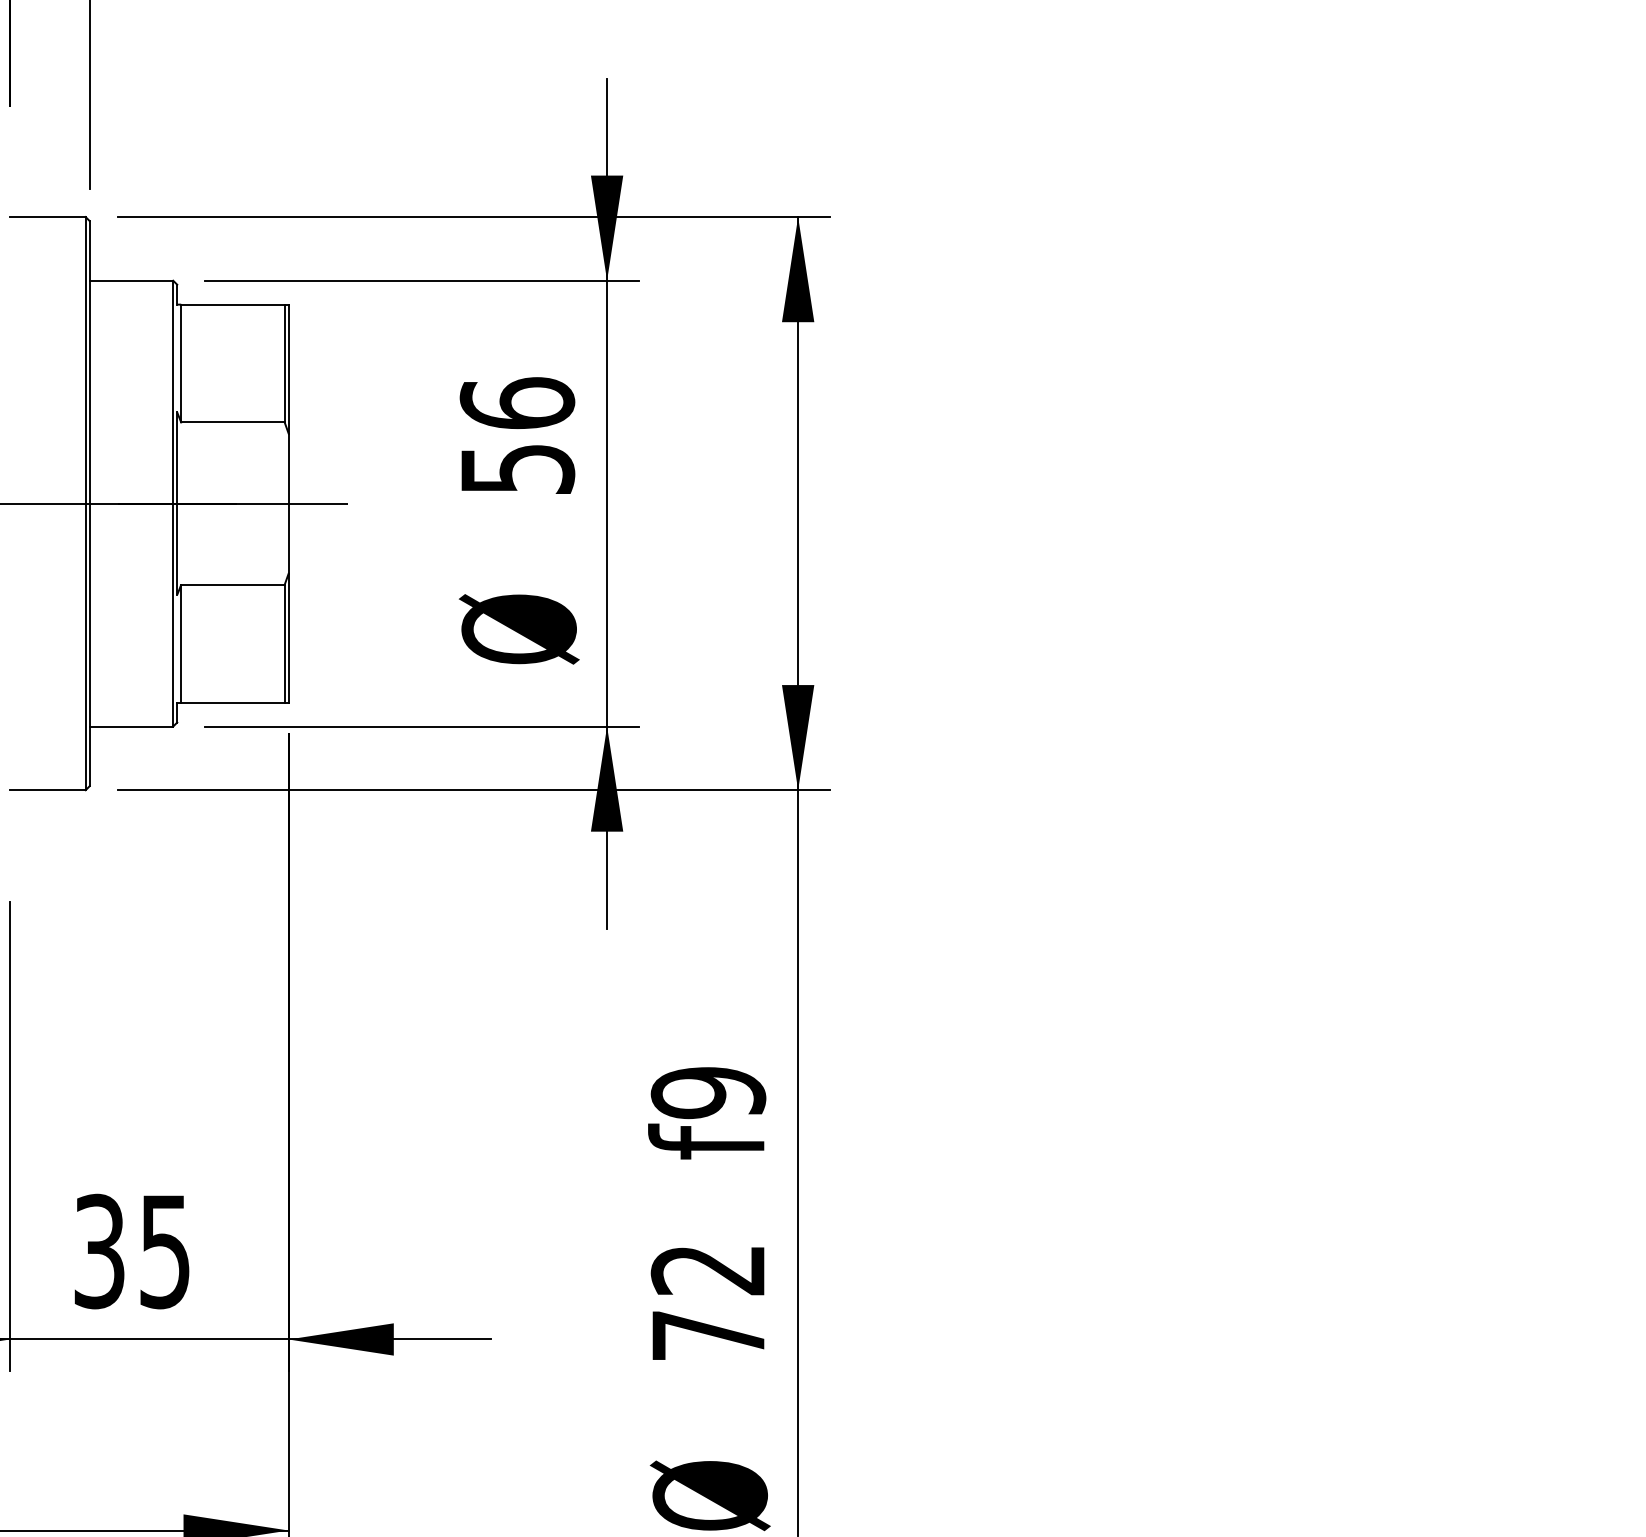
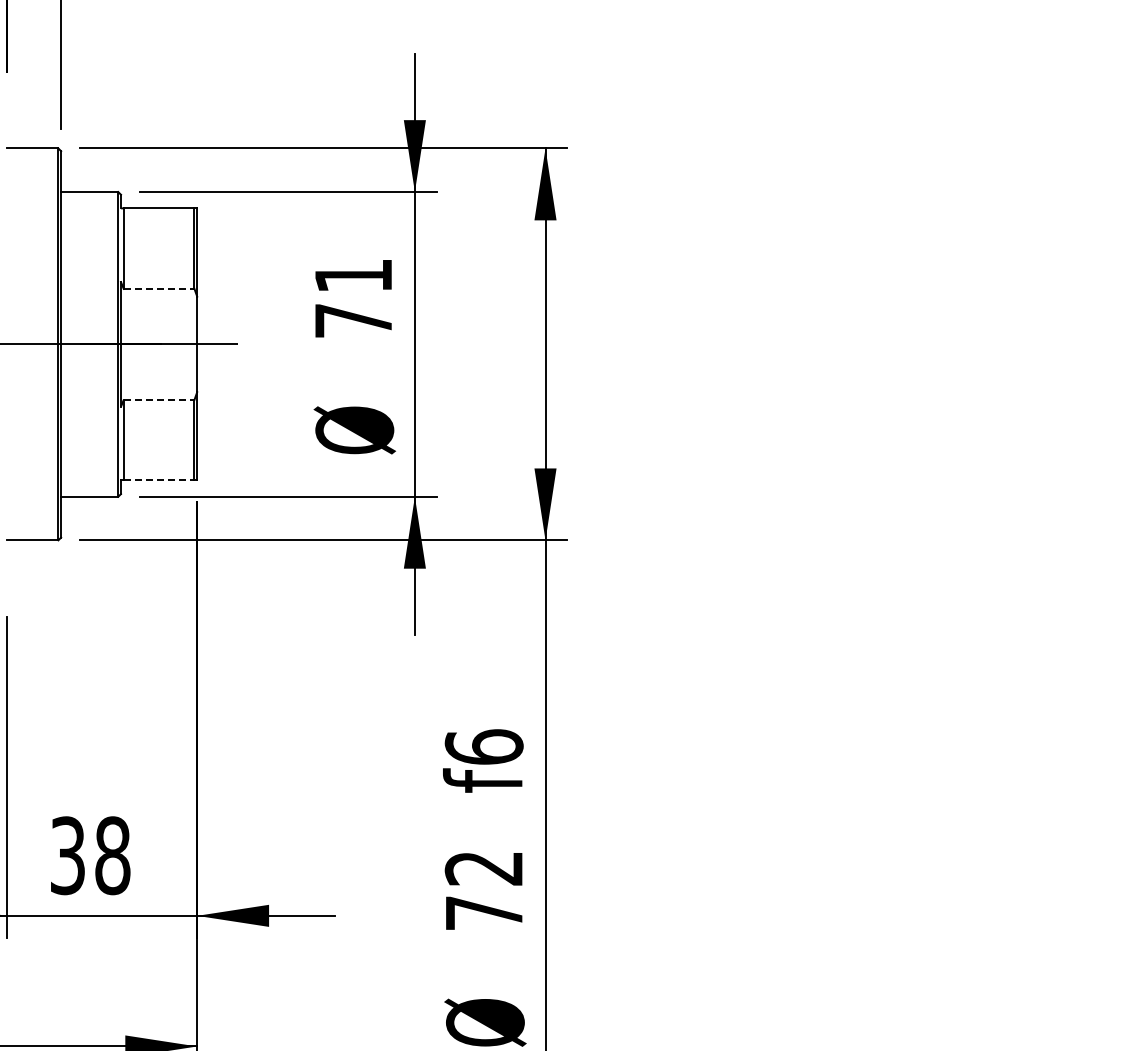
line: (233, 421) -> (159, 288), solid -> dashed
text: (517, 435) -> (353, 297), 56 -> 71
line: (233, 584) -> (159, 399), solid -> dashed
line: (233, 702) -> (159, 480), solid -> dashed
text: (707, 1093) -> (483, 747), f9 -> f6
text: (164, 1251) -> (112, 855), 35 -> 38

